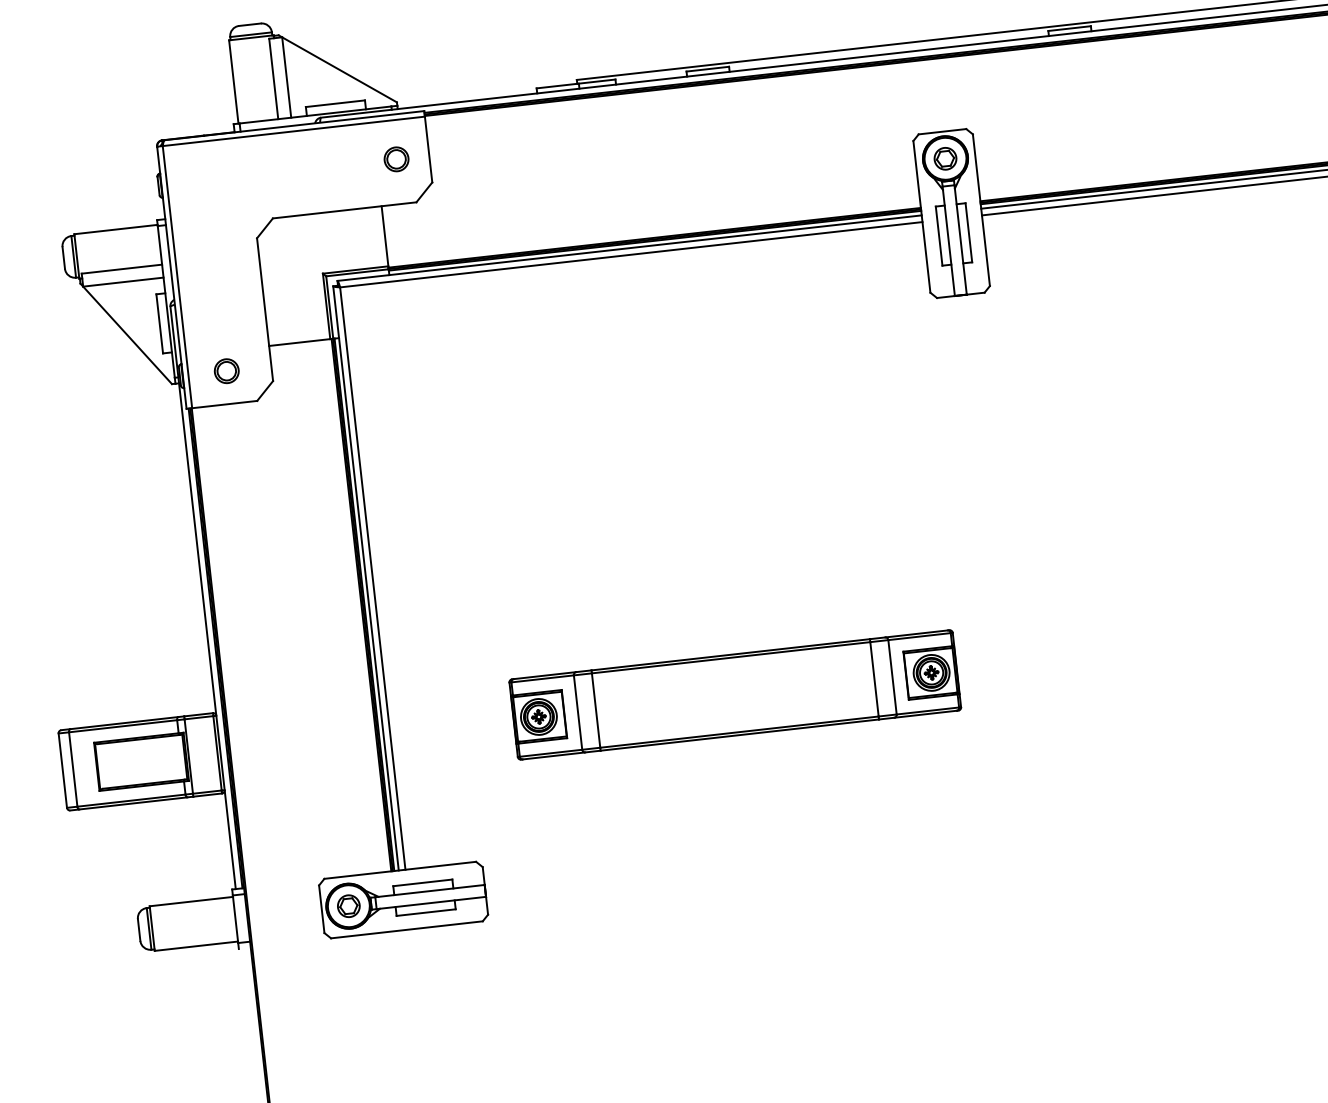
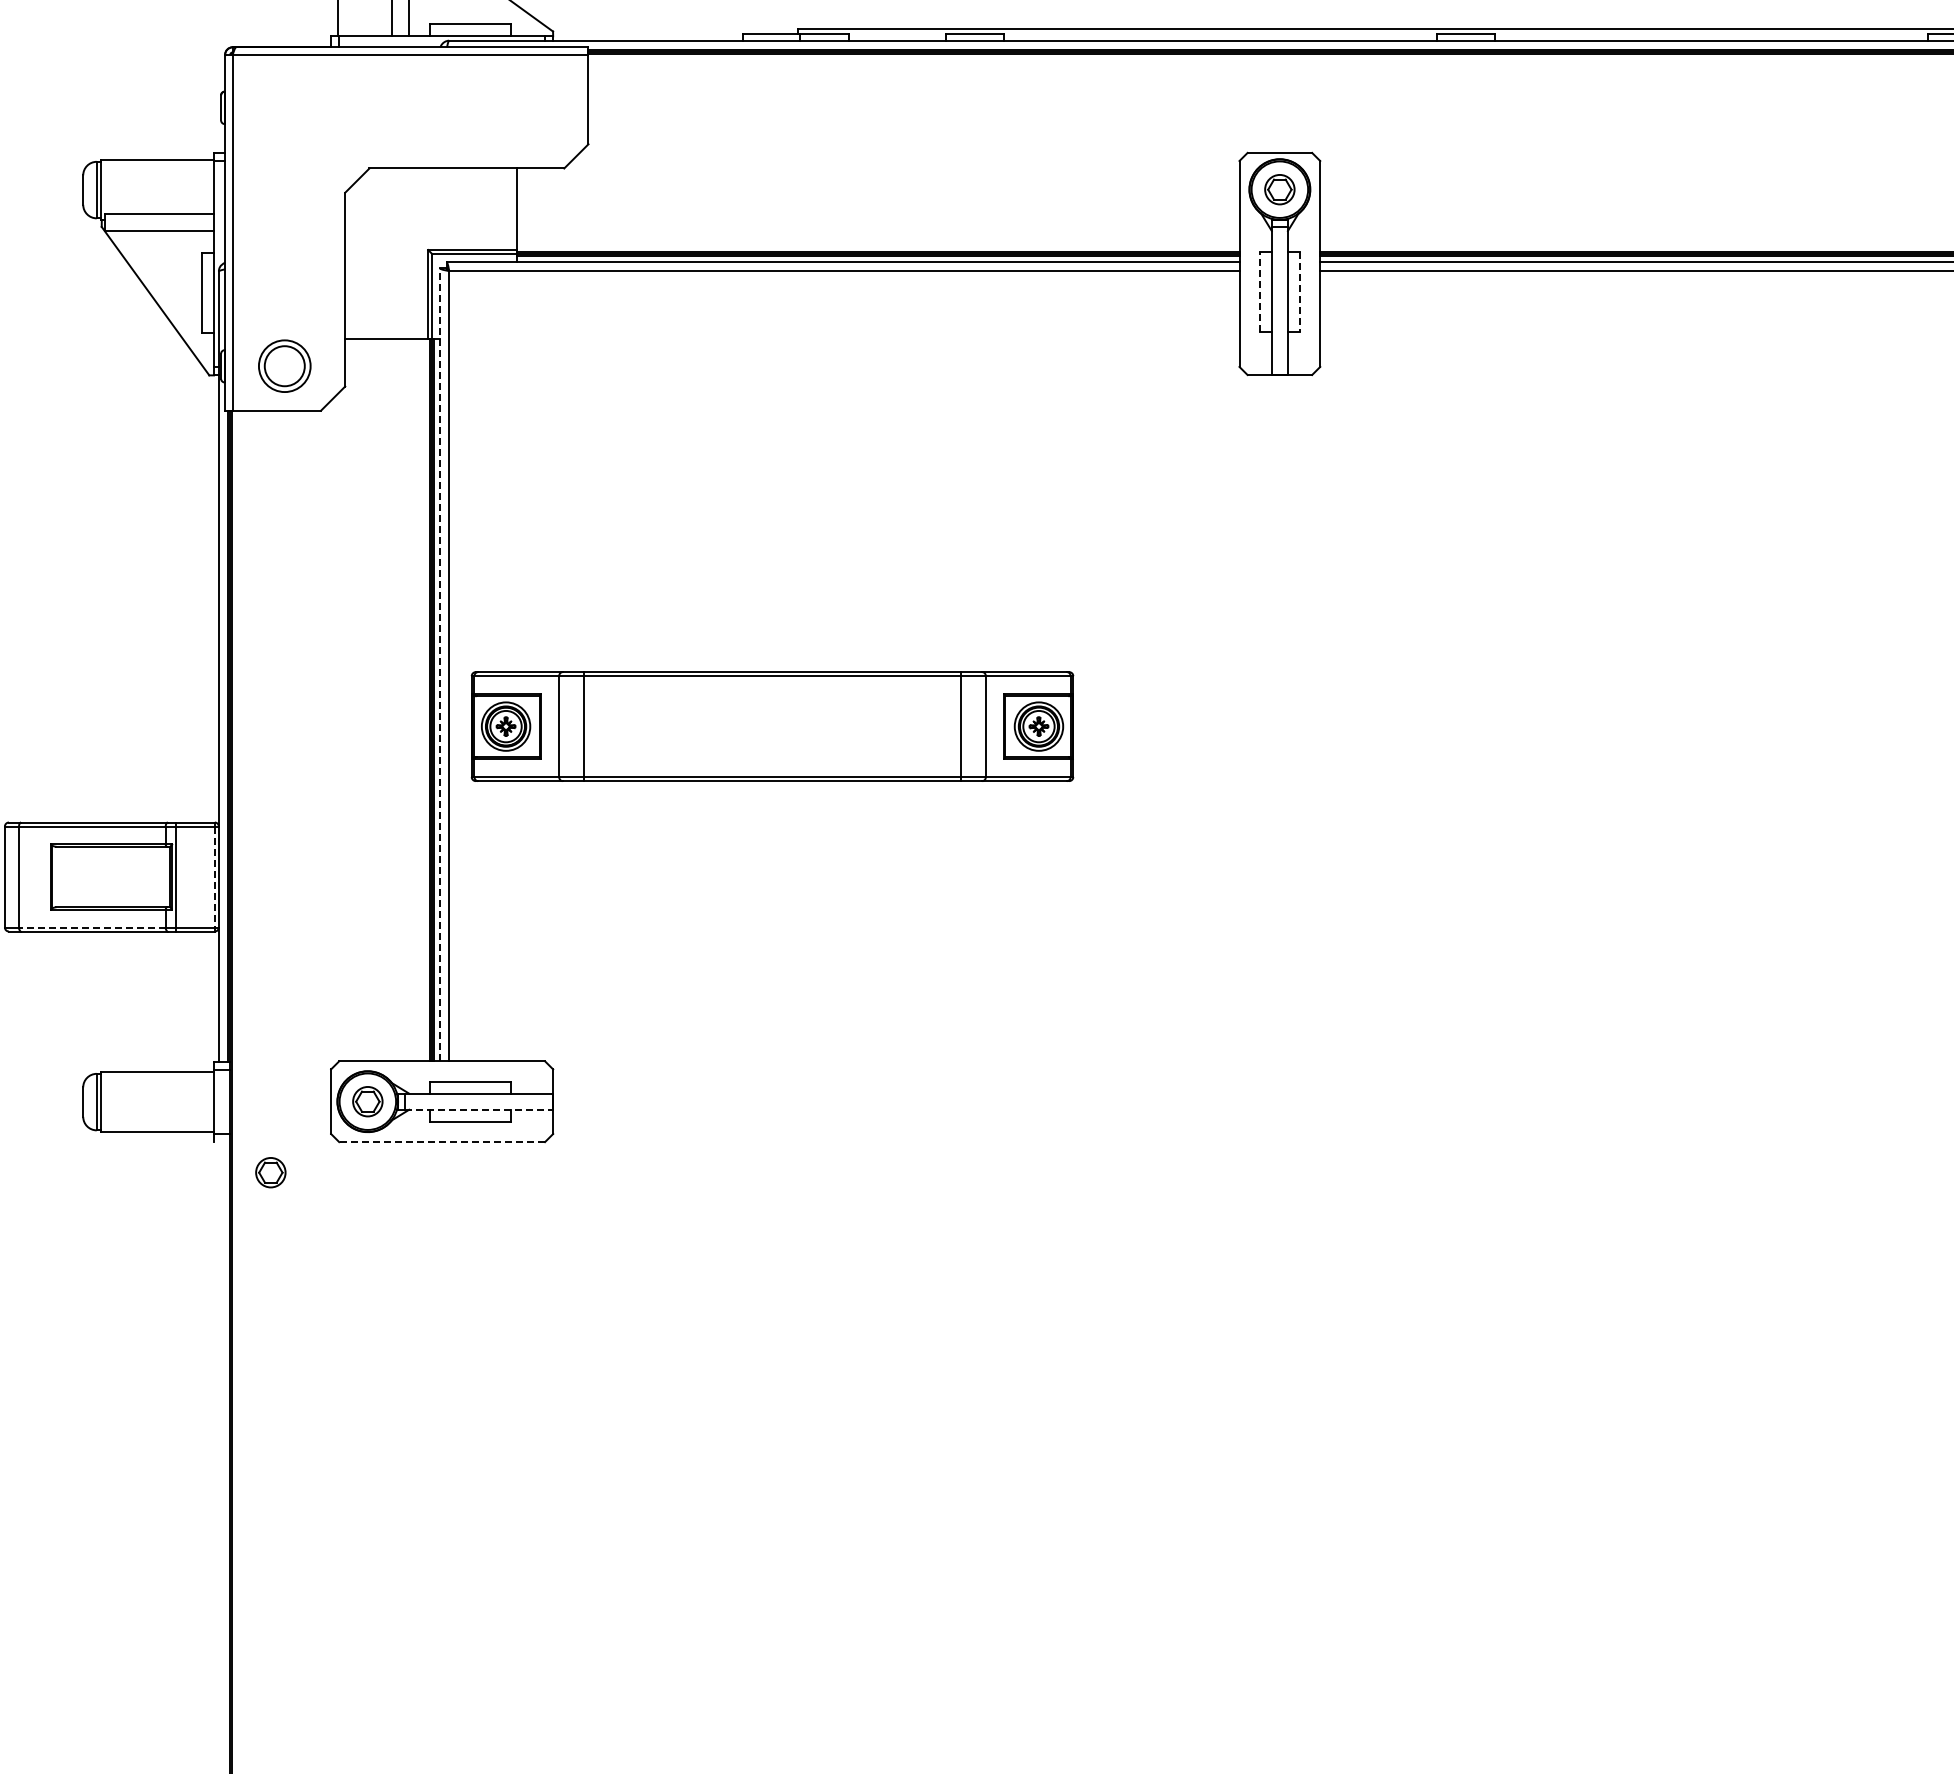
part: (396, 159) -> (544, 107), removed
line: (969, 232) -> (1300, 292), solid -> dashed
line: (938, 235) -> (1259, 291), solid -> dashed
part: (226, 371) -> (284, 366), size x1.6
line: (366, 578) -> (440, 664), solid -> dashed
part: (735, 694) -> (772, 726), moved
line: (217, 753) -> (214, 877), solid -> dashed
line: (130, 800) -> (91, 927), solid -> dashed
line: (431, 902) -> (479, 1109), solid -> dashed
line: (407, 930) -> (442, 1142), solid -> dashed
part: (282, 966) -> (270, 1172), added

